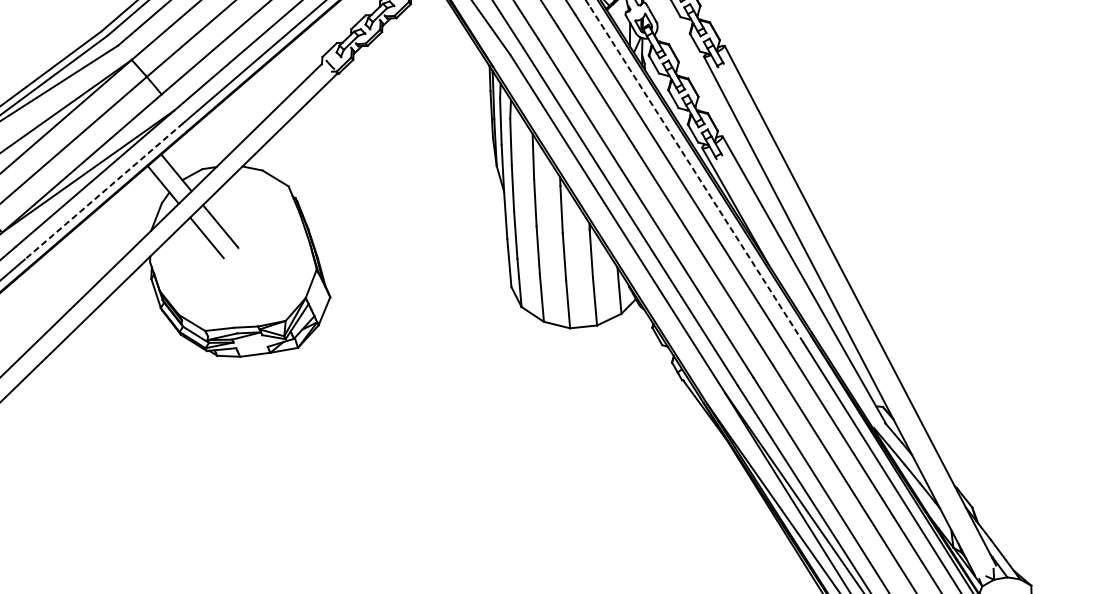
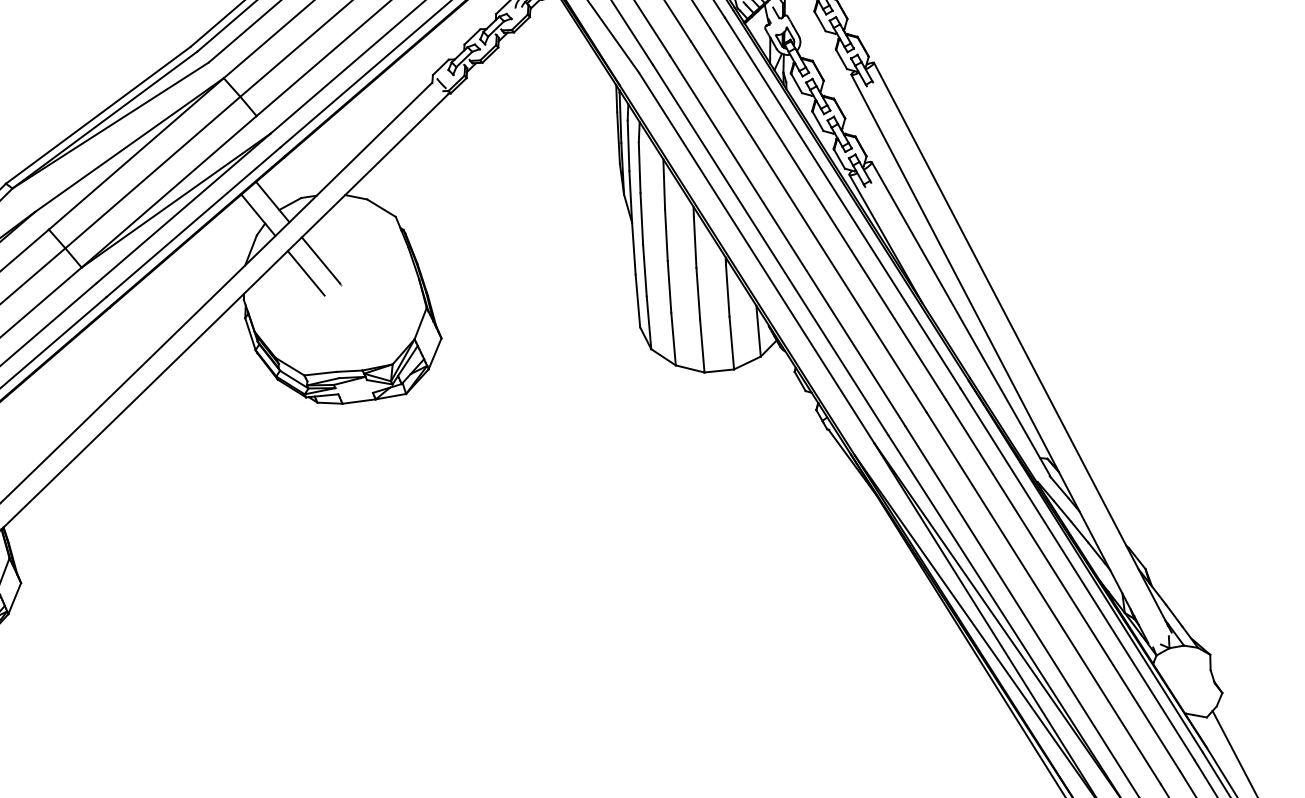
line: (695, 174) -> (842, 203), dashed -> solid
line: (104, 191) -> (193, 222), dashed -> solid

